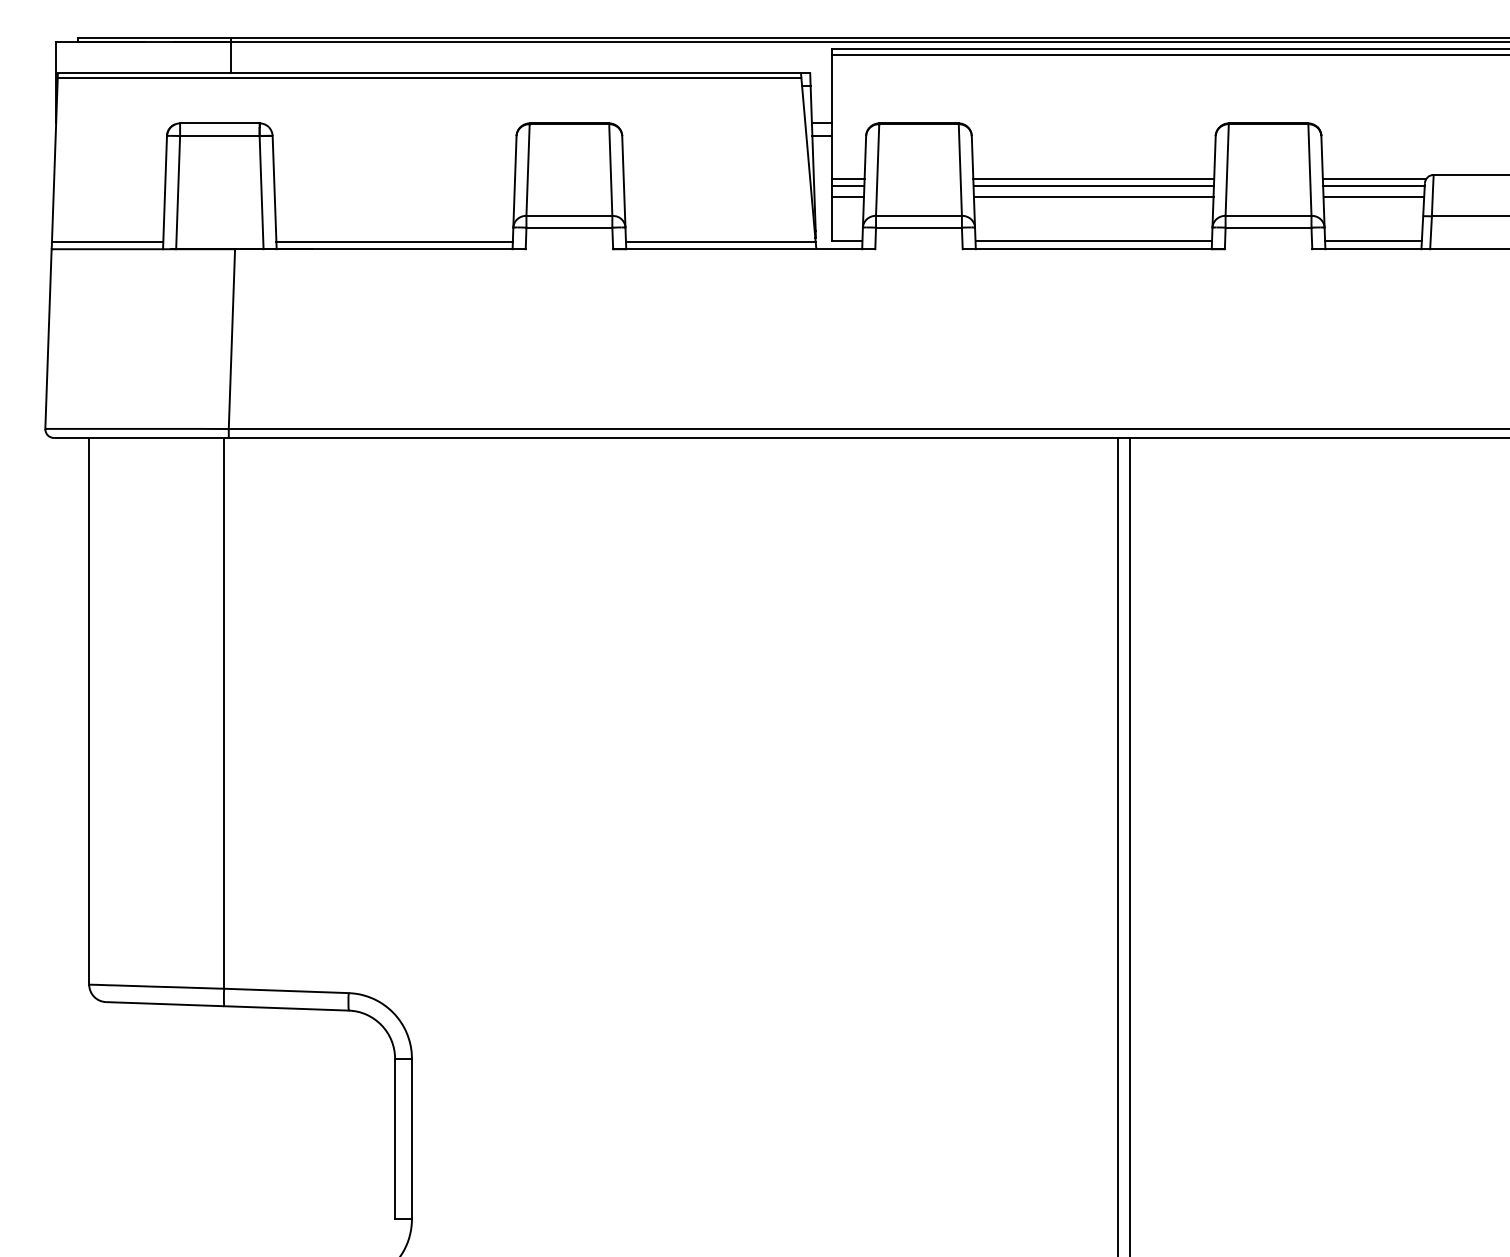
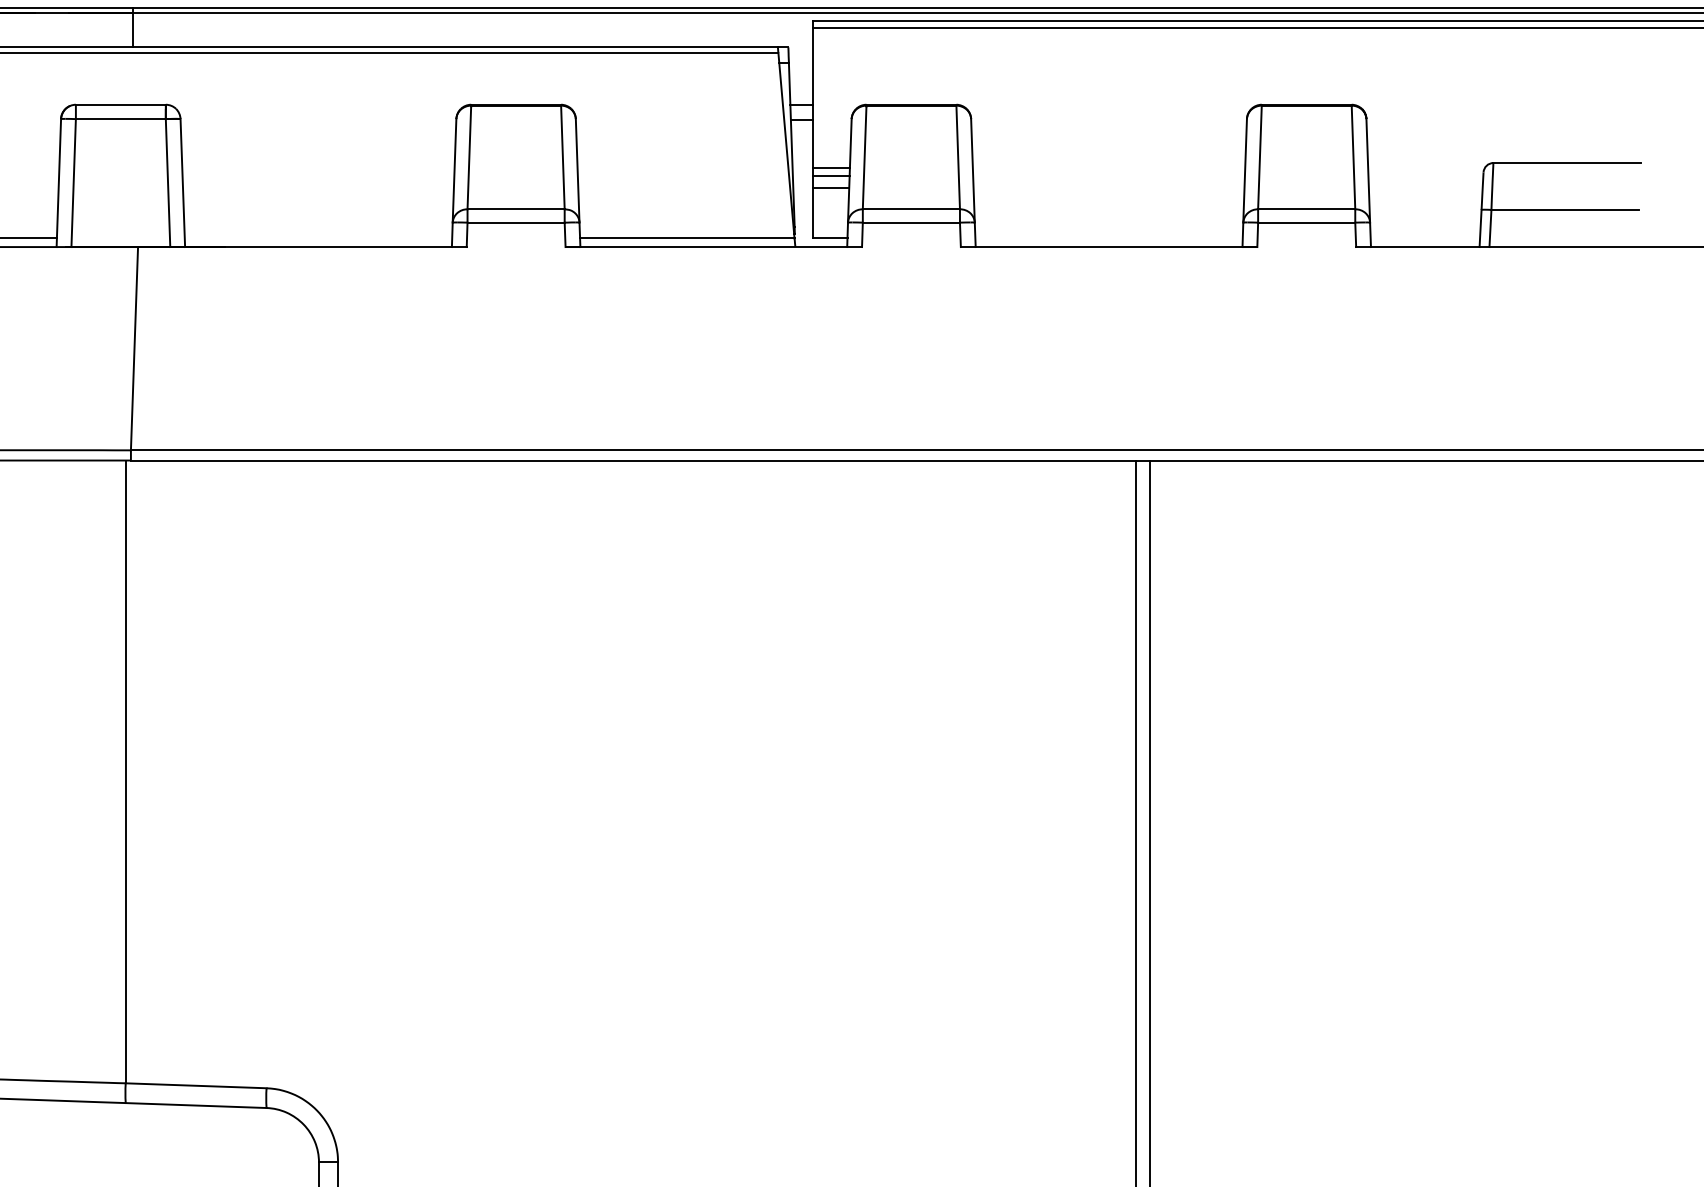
line: (1093, 179) -> (1108, 168), removed
line: (1374, 179) -> (1426, 168), removed
line: (1093, 186) -> (1108, 176), removed
line: (1373, 186) -> (1425, 176), removed
line: (1093, 196) -> (1108, 187), removed
line: (1373, 196) -> (1425, 187), removed
line: (394, 241) -> (318, 238), removed
line: (1093, 241) -> (1108, 238), removed
line: (1373, 241) -> (1425, 238), removed

